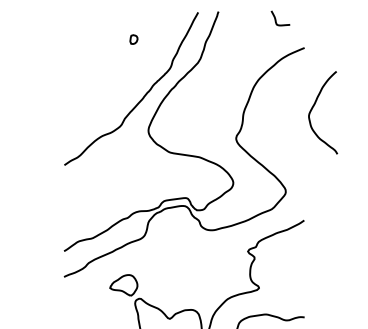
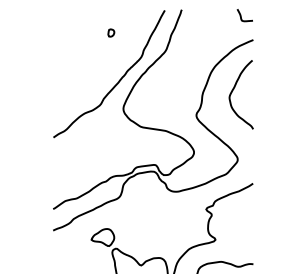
curve: (276, 18) -> (241, 15), moved
curve: (313, 108) -> (233, 91), moved

